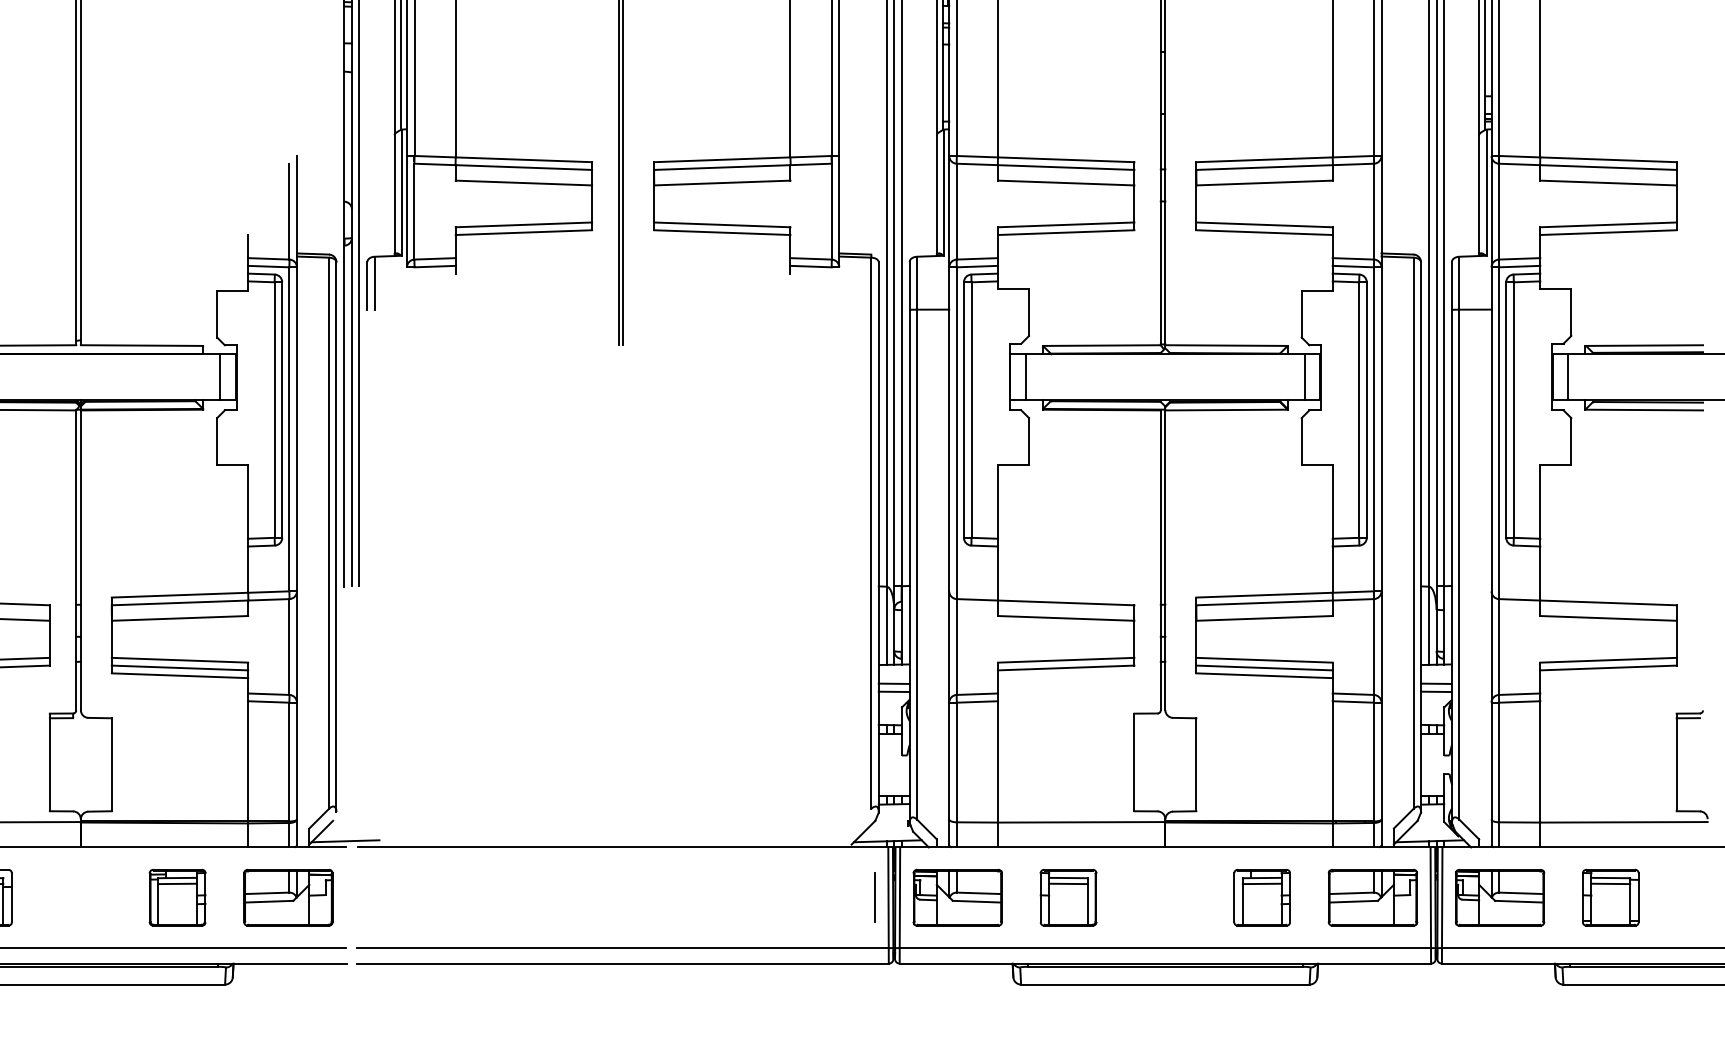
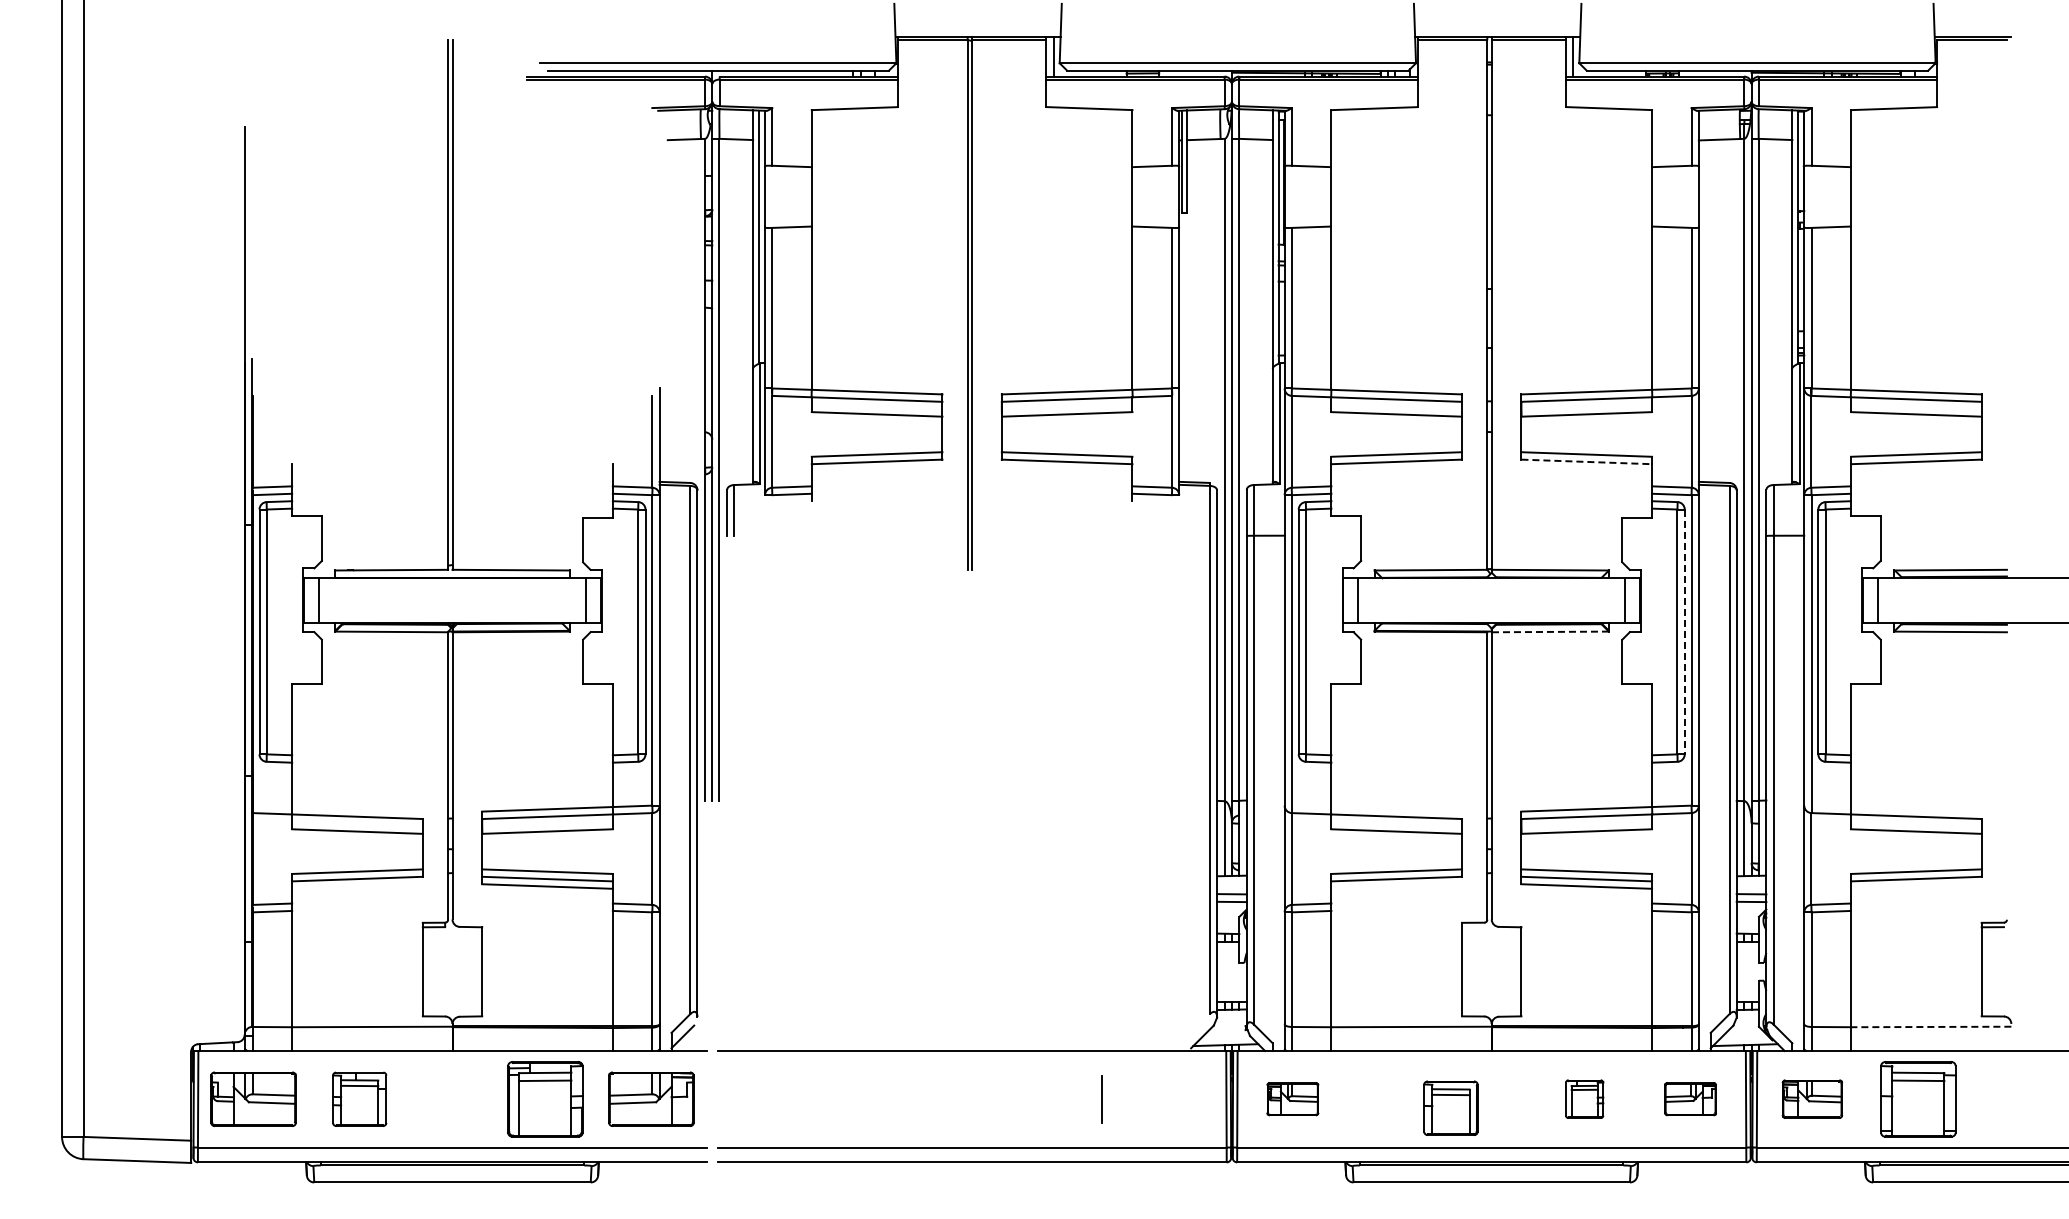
line: (1265, 232) -> (1587, 461), solid -> dashed
line: (1226, 409) -> (1550, 631), solid -> dashed
line: (1366, 410) -> (1684, 632), solid -> dashed
line: (1623, 821) -> (1930, 1026), solid -> dashed
line: (344, 841) -> (705, 1045), removed
part: (176, 896) -> (544, 1098), size x1.4
part: (957, 896) -> (1292, 1098), size x0.6
part: (1068, 896) -> (1450, 1107), moved
part: (1262, 896) -> (1584, 1098), size x0.7
part: (1372, 896) -> (1690, 1098), size x0.6
part: (1500, 896) -> (1812, 1098), size x0.7
part: (1610, 896) -> (1918, 1098), size x1.4
line: (873, 898) -> (1101, 1099), moved

